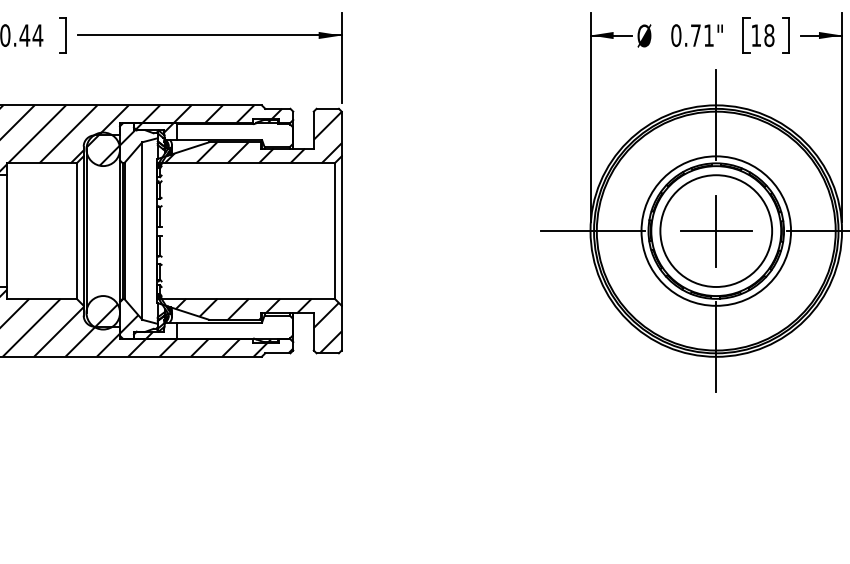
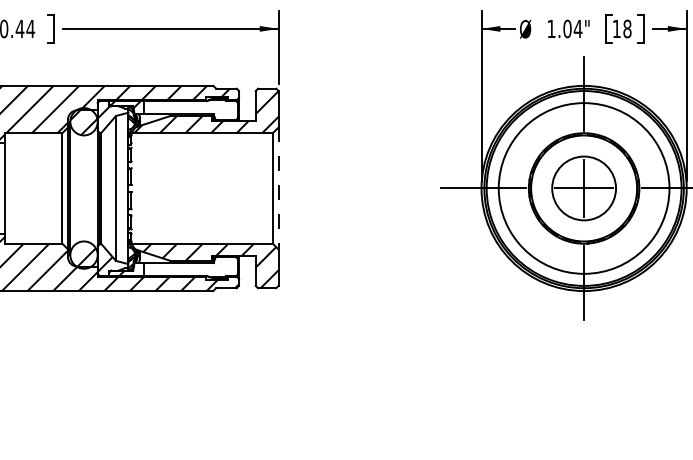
text: (692, 35) -> (564, 28), 0.71" -> 1.04"
circle: (716, 230) -> (584, 187), size x0.7
circle: (716, 230) -> (584, 187), size x1.4
line: (341, 231) -> (278, 188), solid -> dashed

